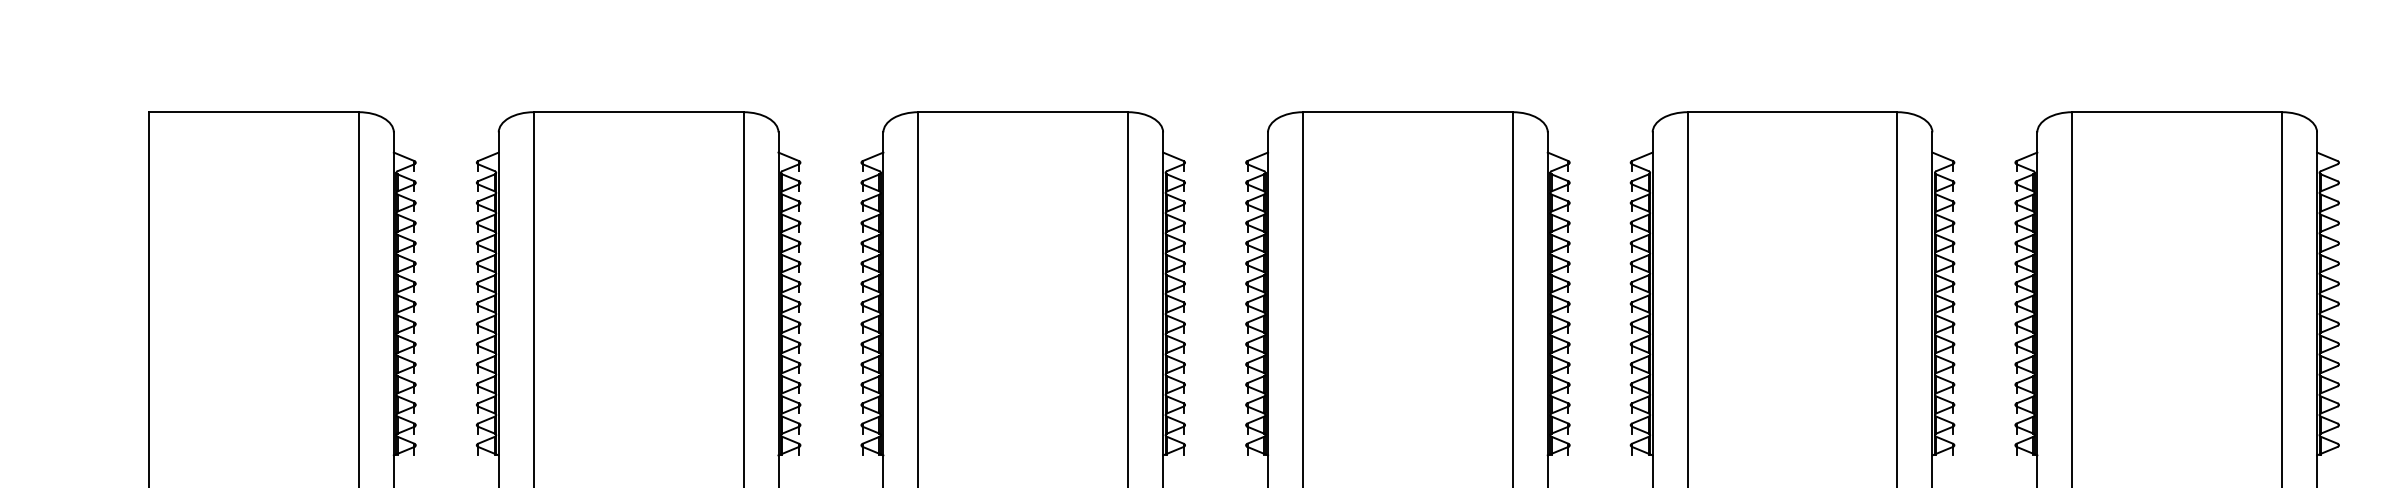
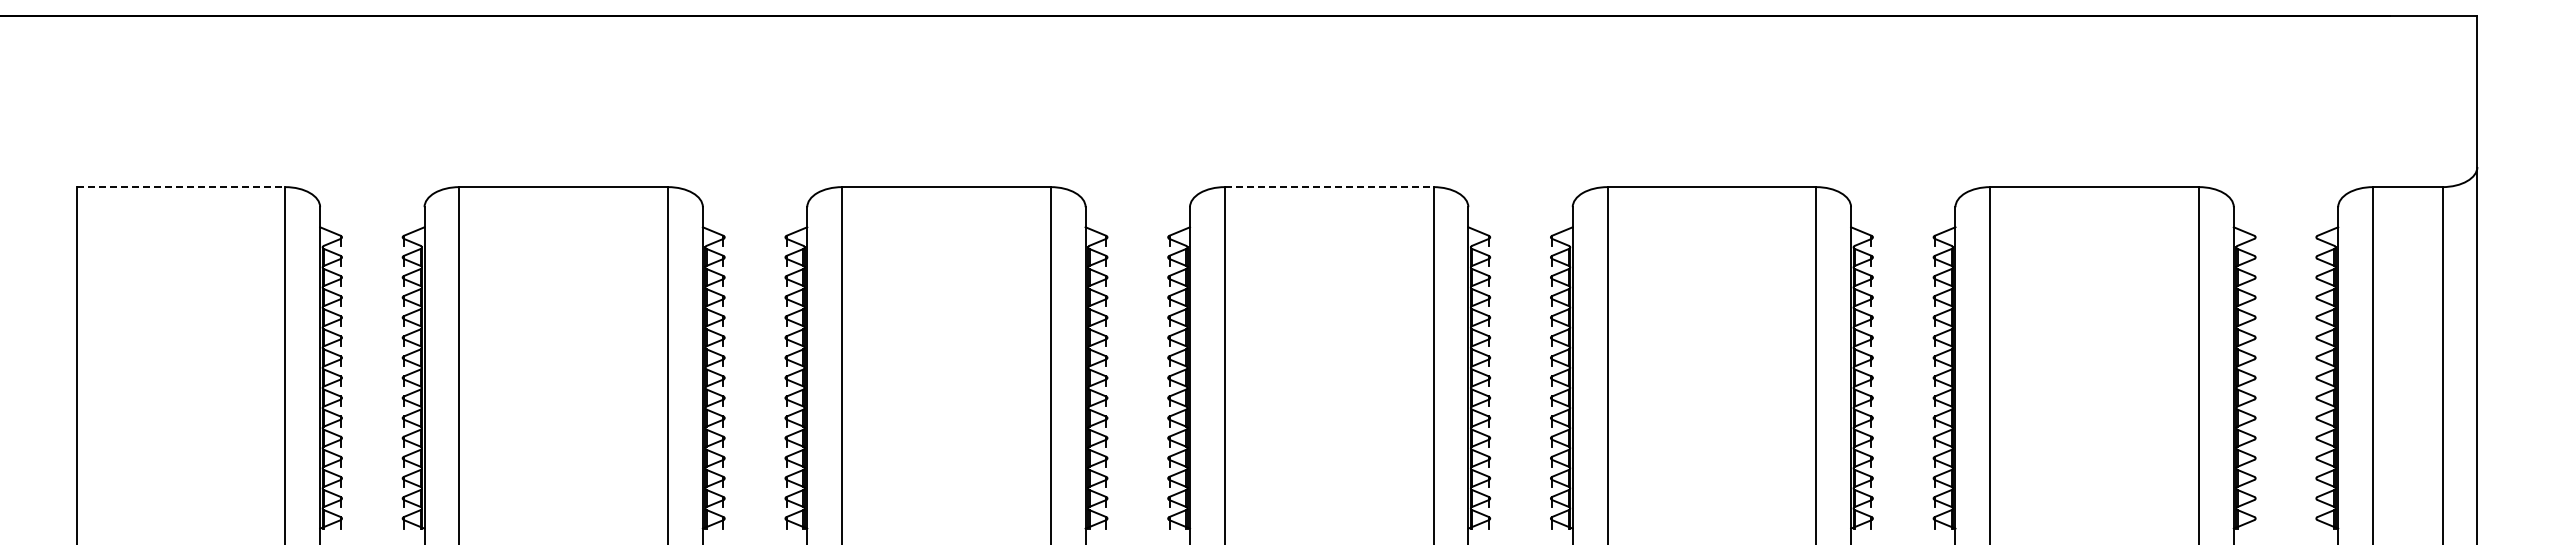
line: (254, 112) -> (181, 187), solid -> dashed
line: (1408, 112) -> (1329, 187), solid -> dashed

